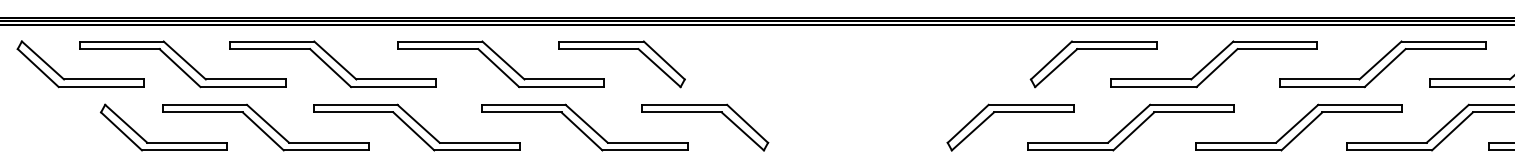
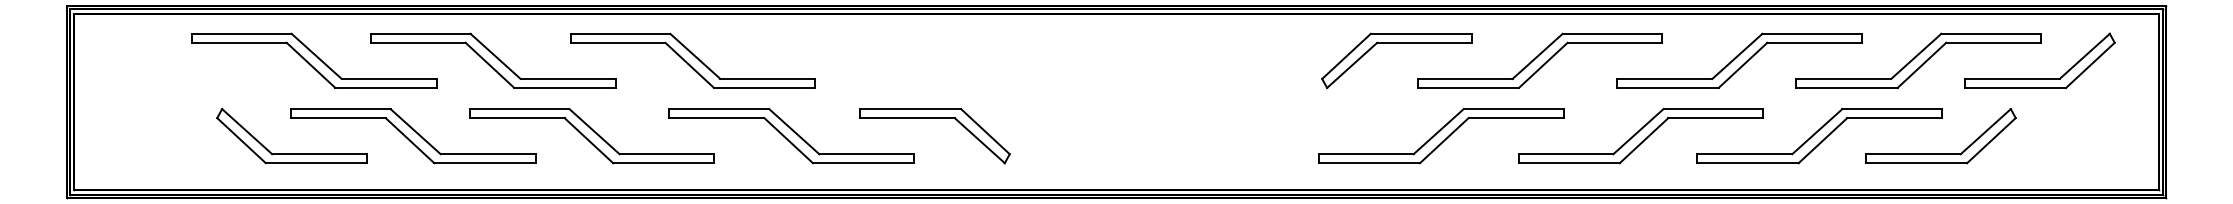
part: (621, 49) -> (835, 43), removed
part: (80, 79) -> (192, 78), removed
part: (1010, 112) -> (1297, 118), removed

